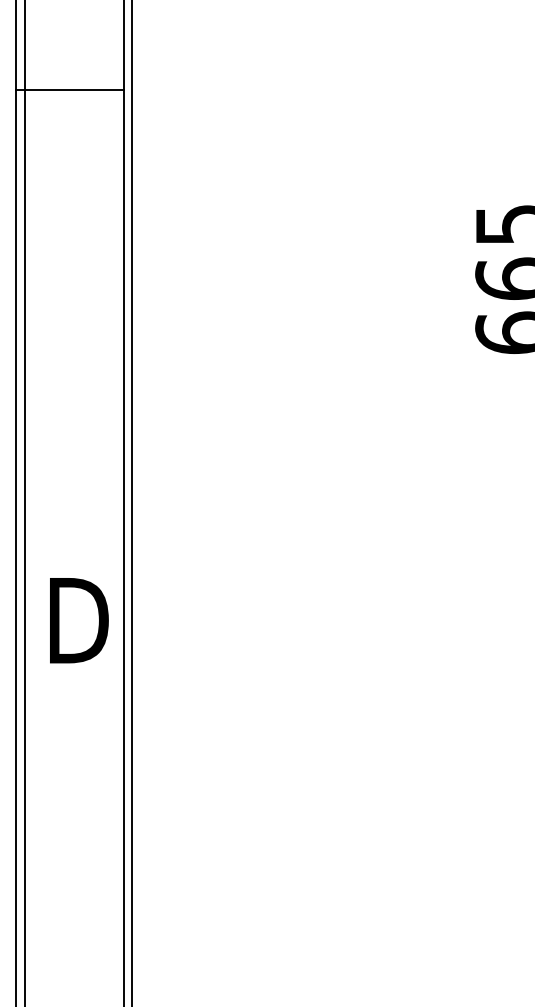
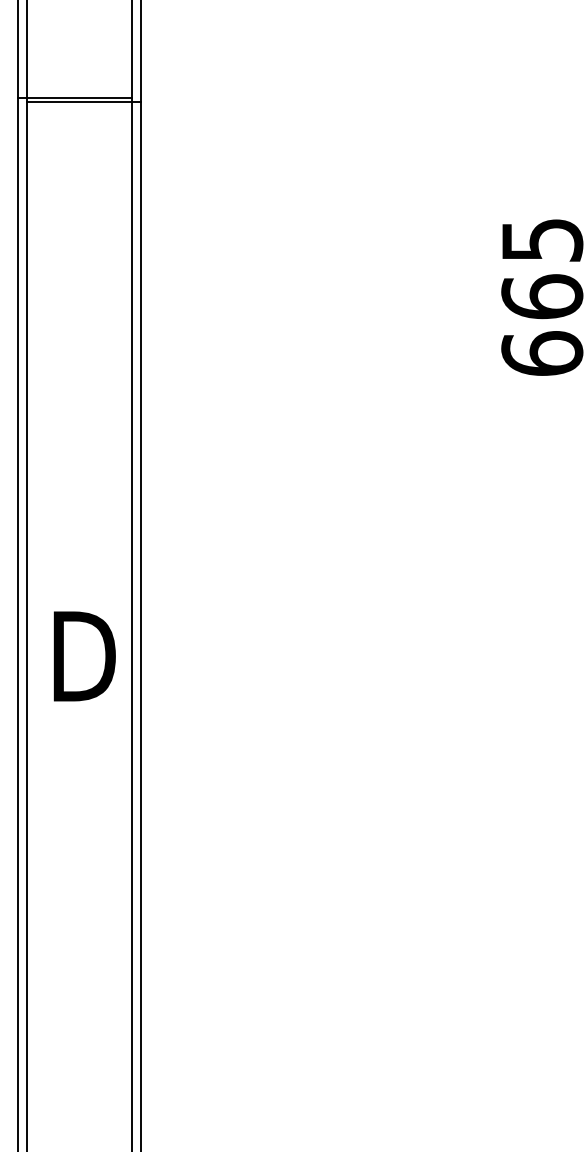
line: (78, 94) -> (83, 102), added

